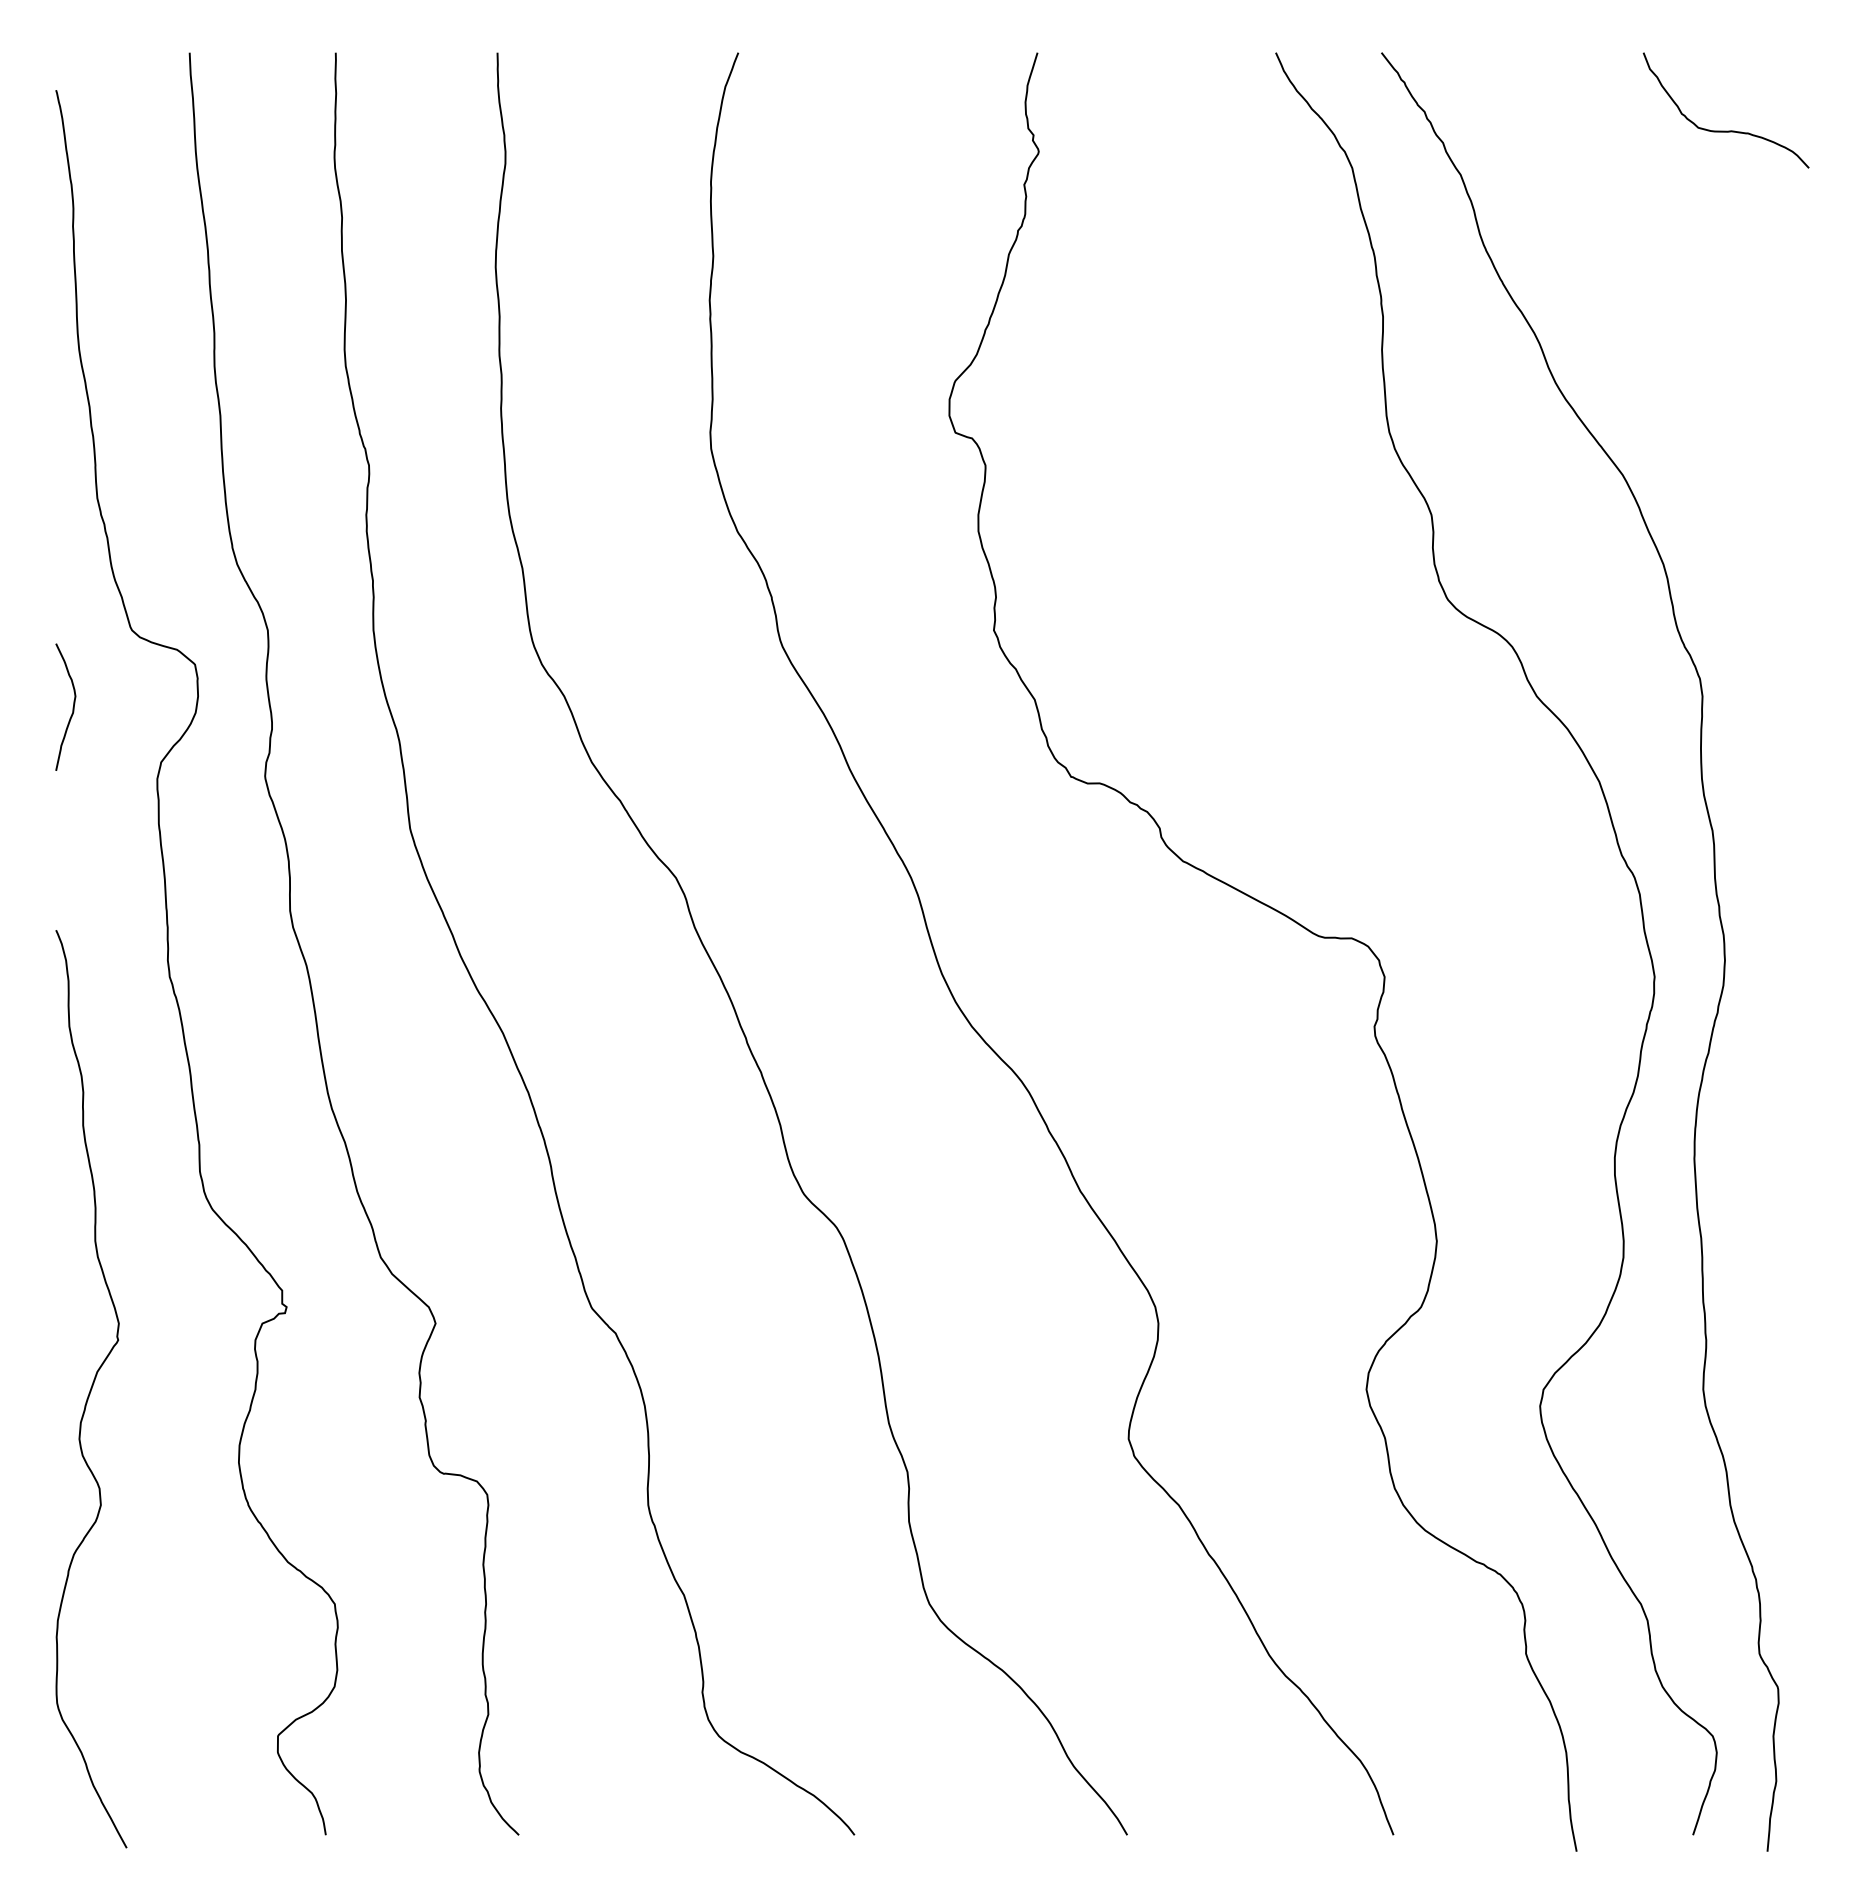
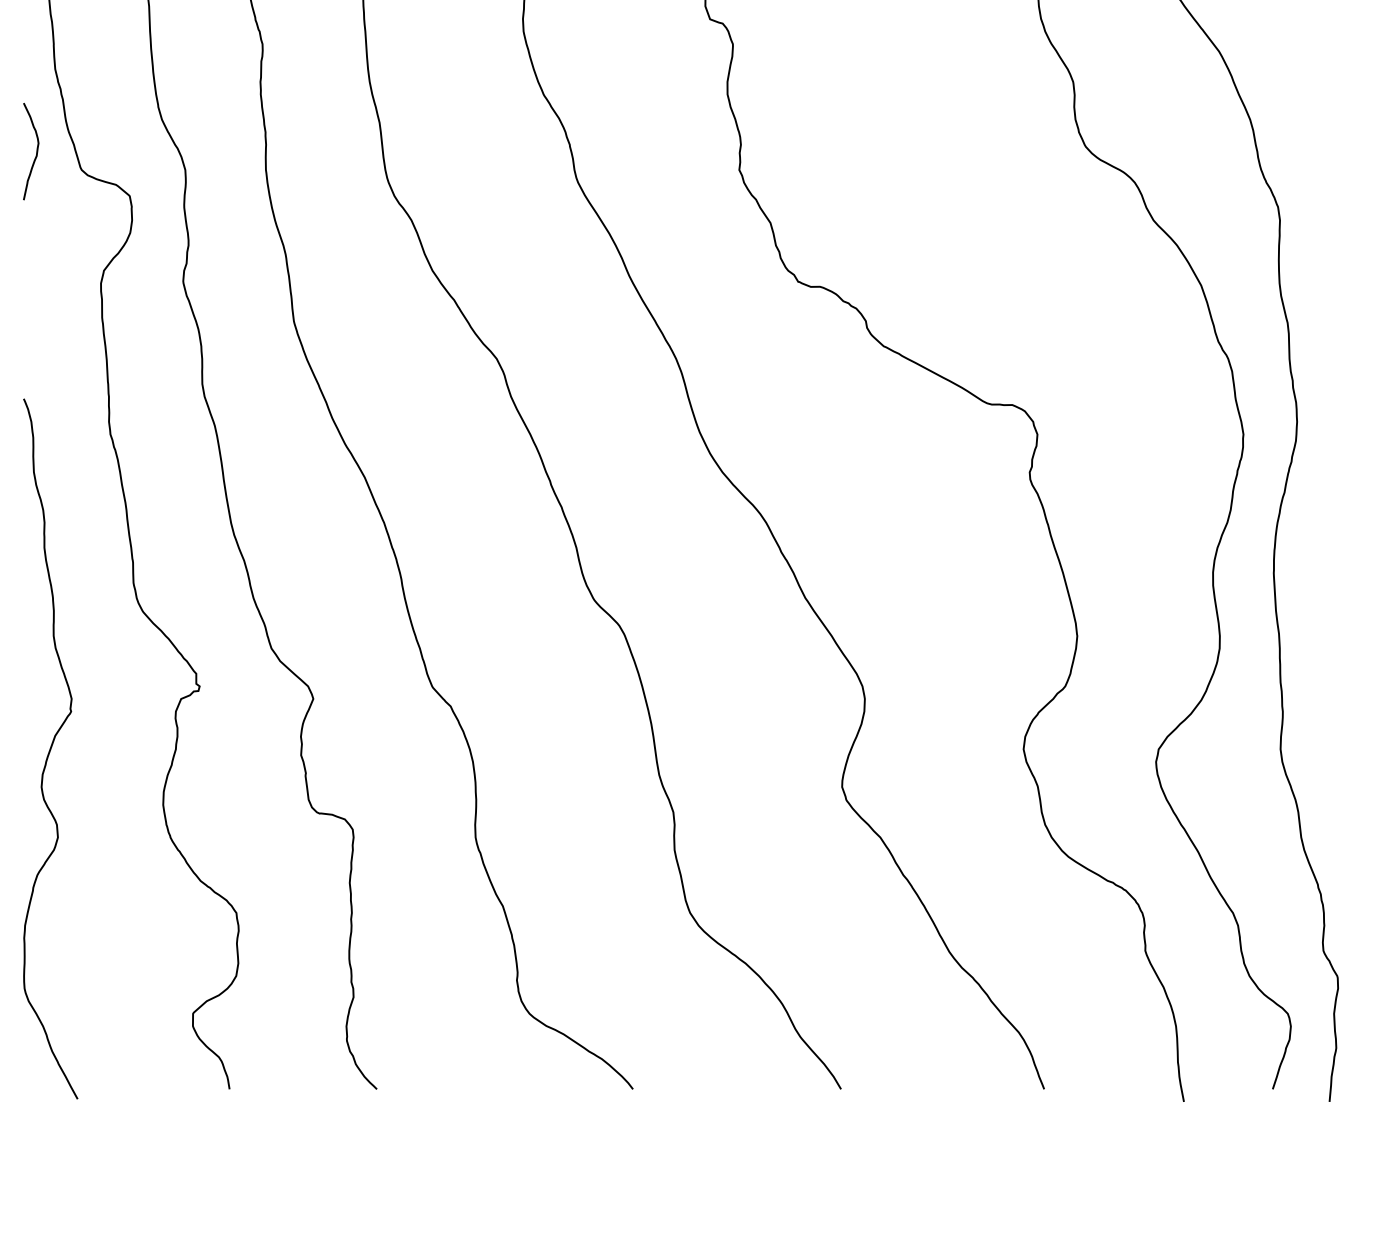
curve: (72, 707) -> (36, 151), moved

